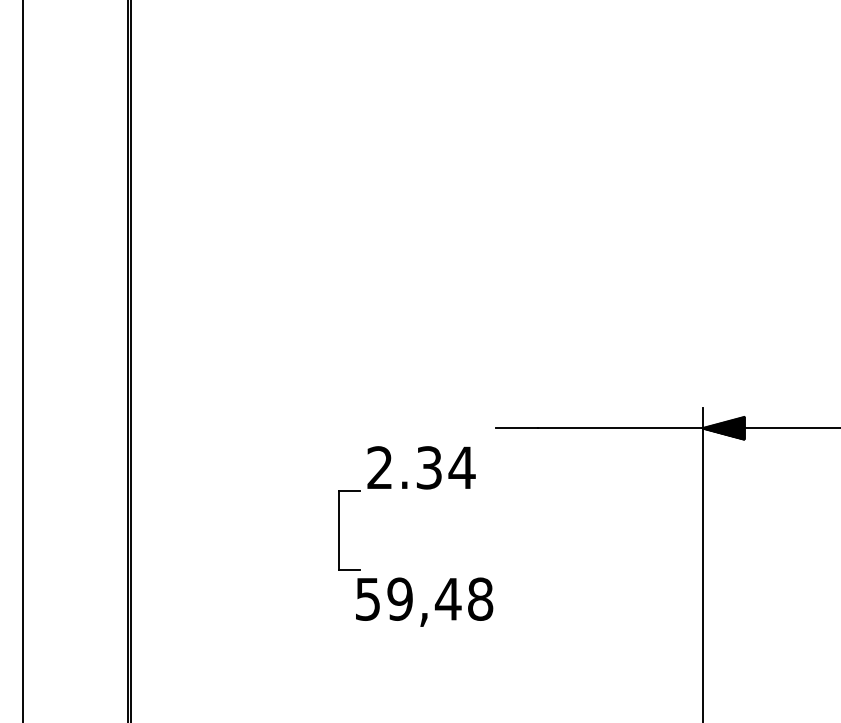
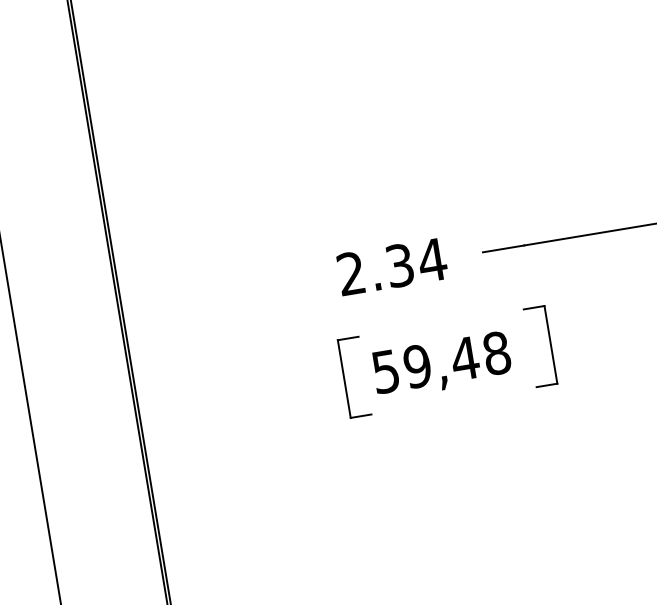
text: (421, 467) -> (392, 266), moved
part: (547, 530) -> (550, 344), added
text: (424, 601) -> (441, 364), moved

